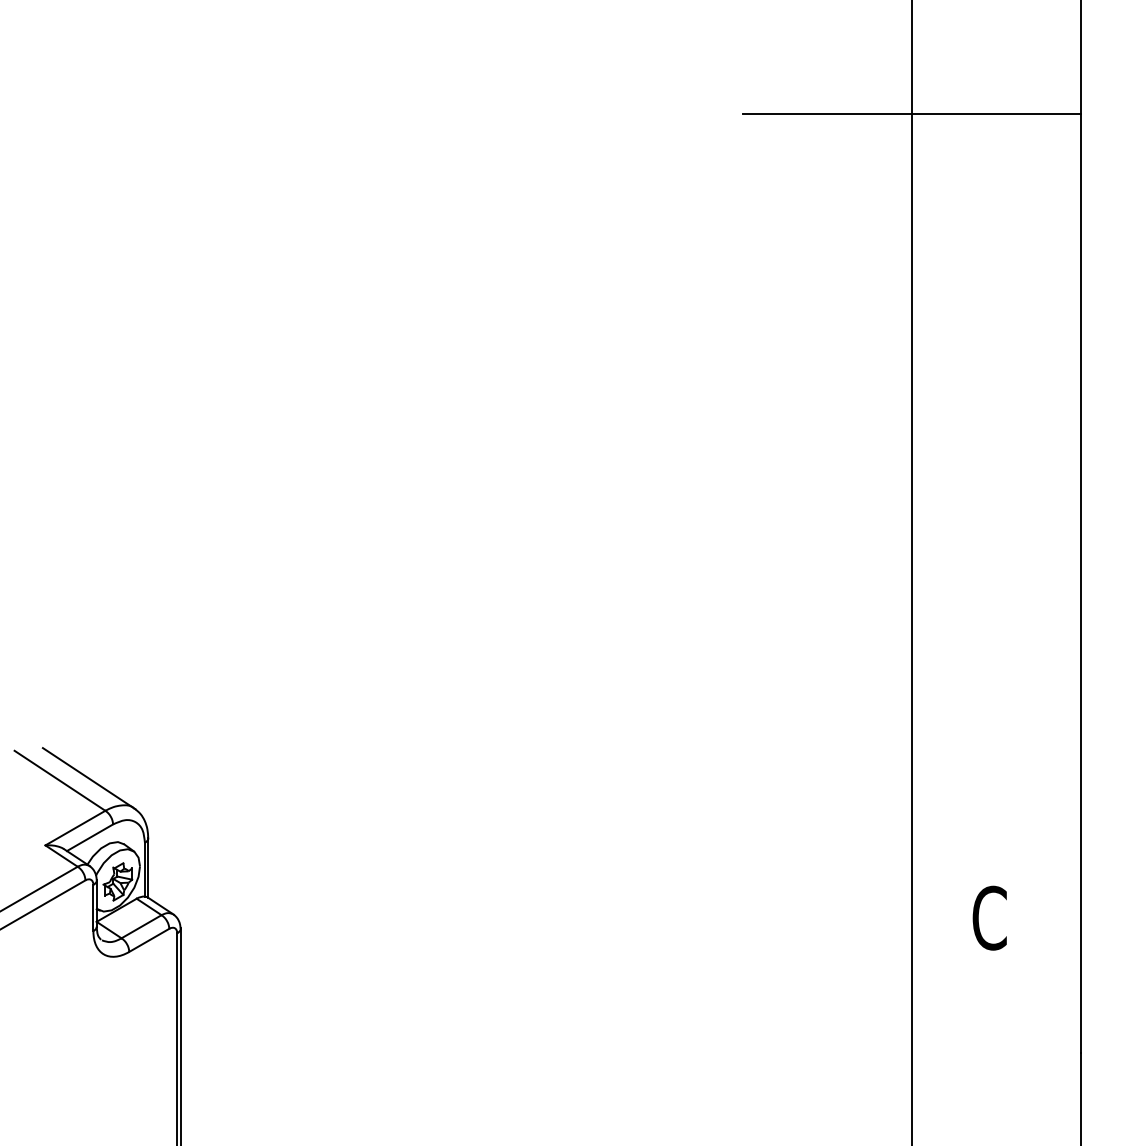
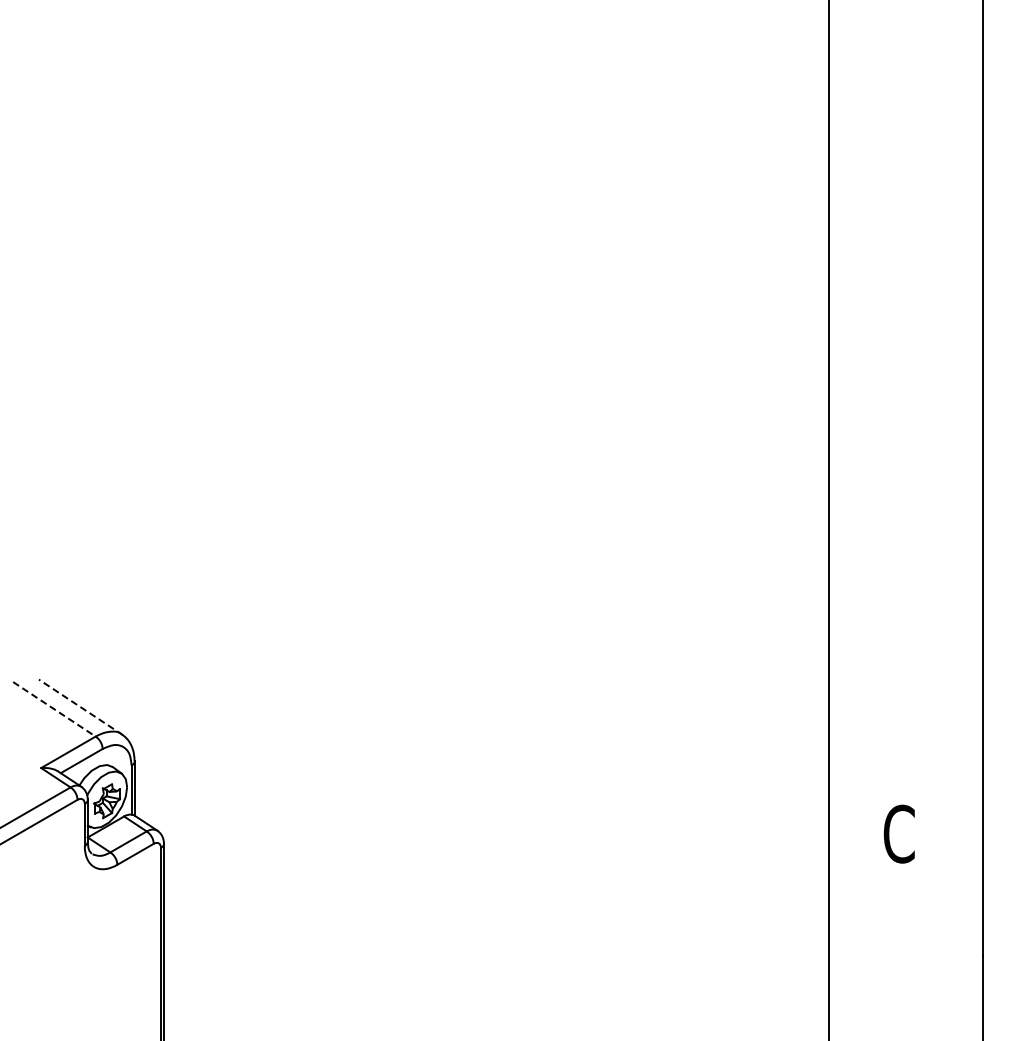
line: (911, 114) -> (828, 103), removed
line: (88, 778) -> (80, 707), solid -> dashed
line: (60, 780) -> (54, 709), solid -> dashed

